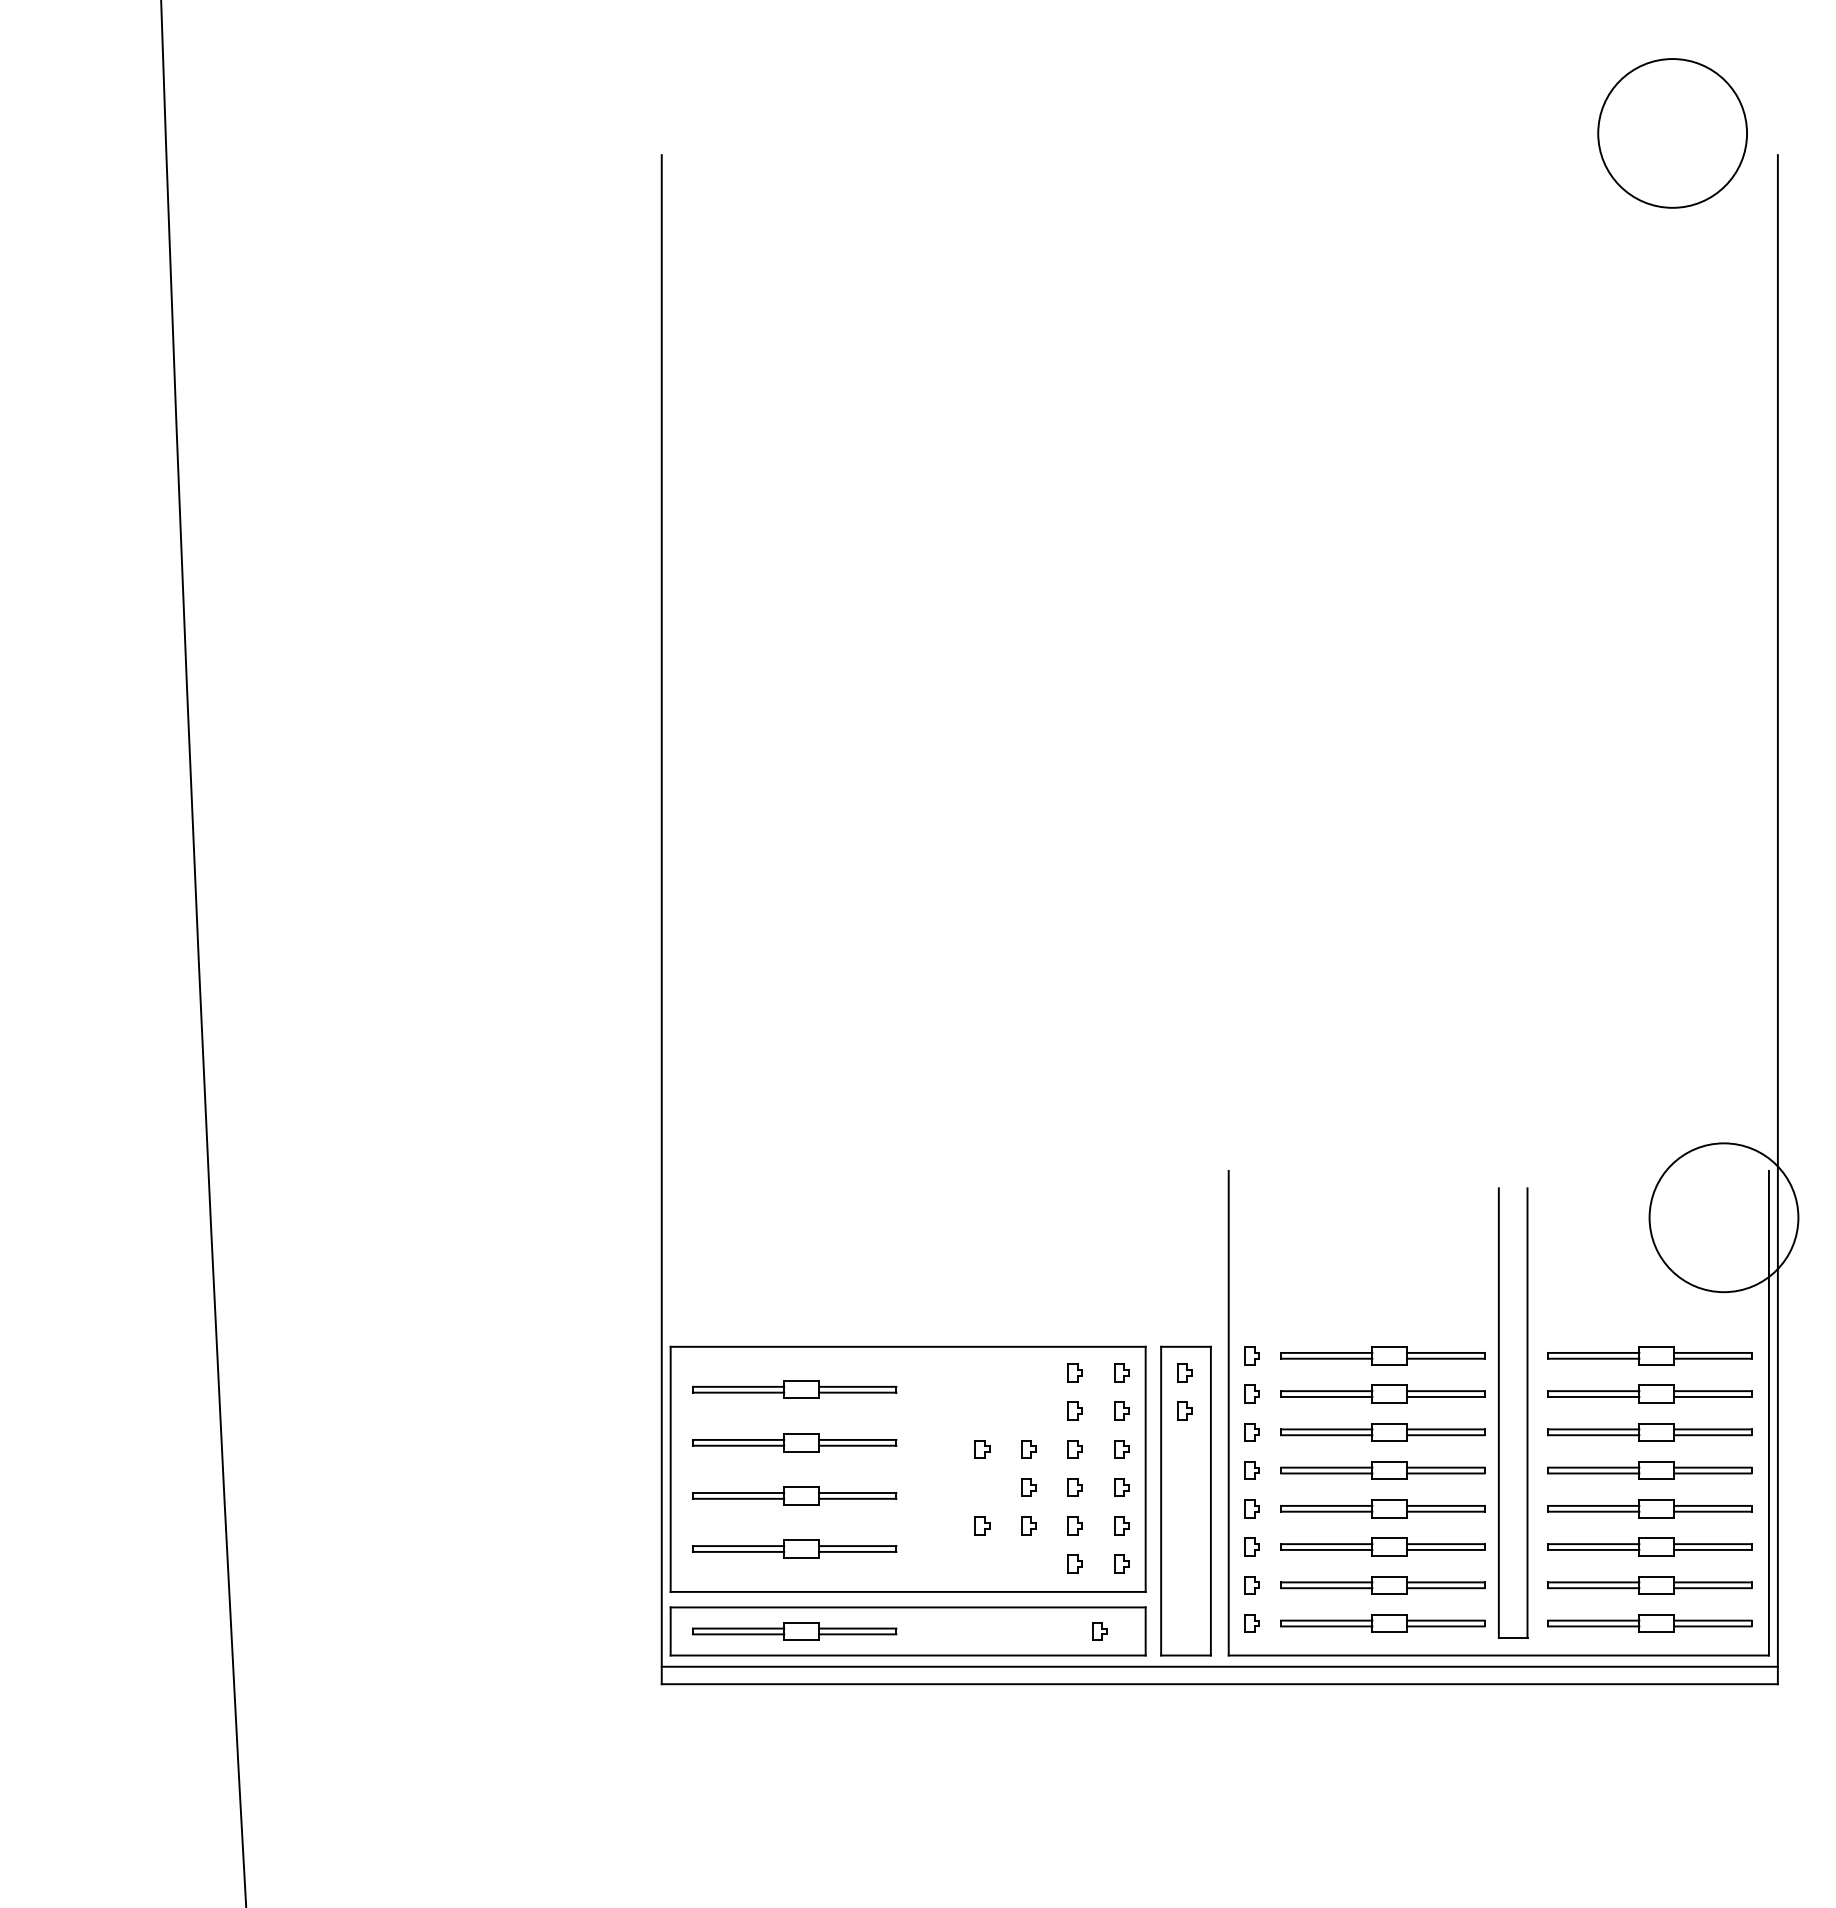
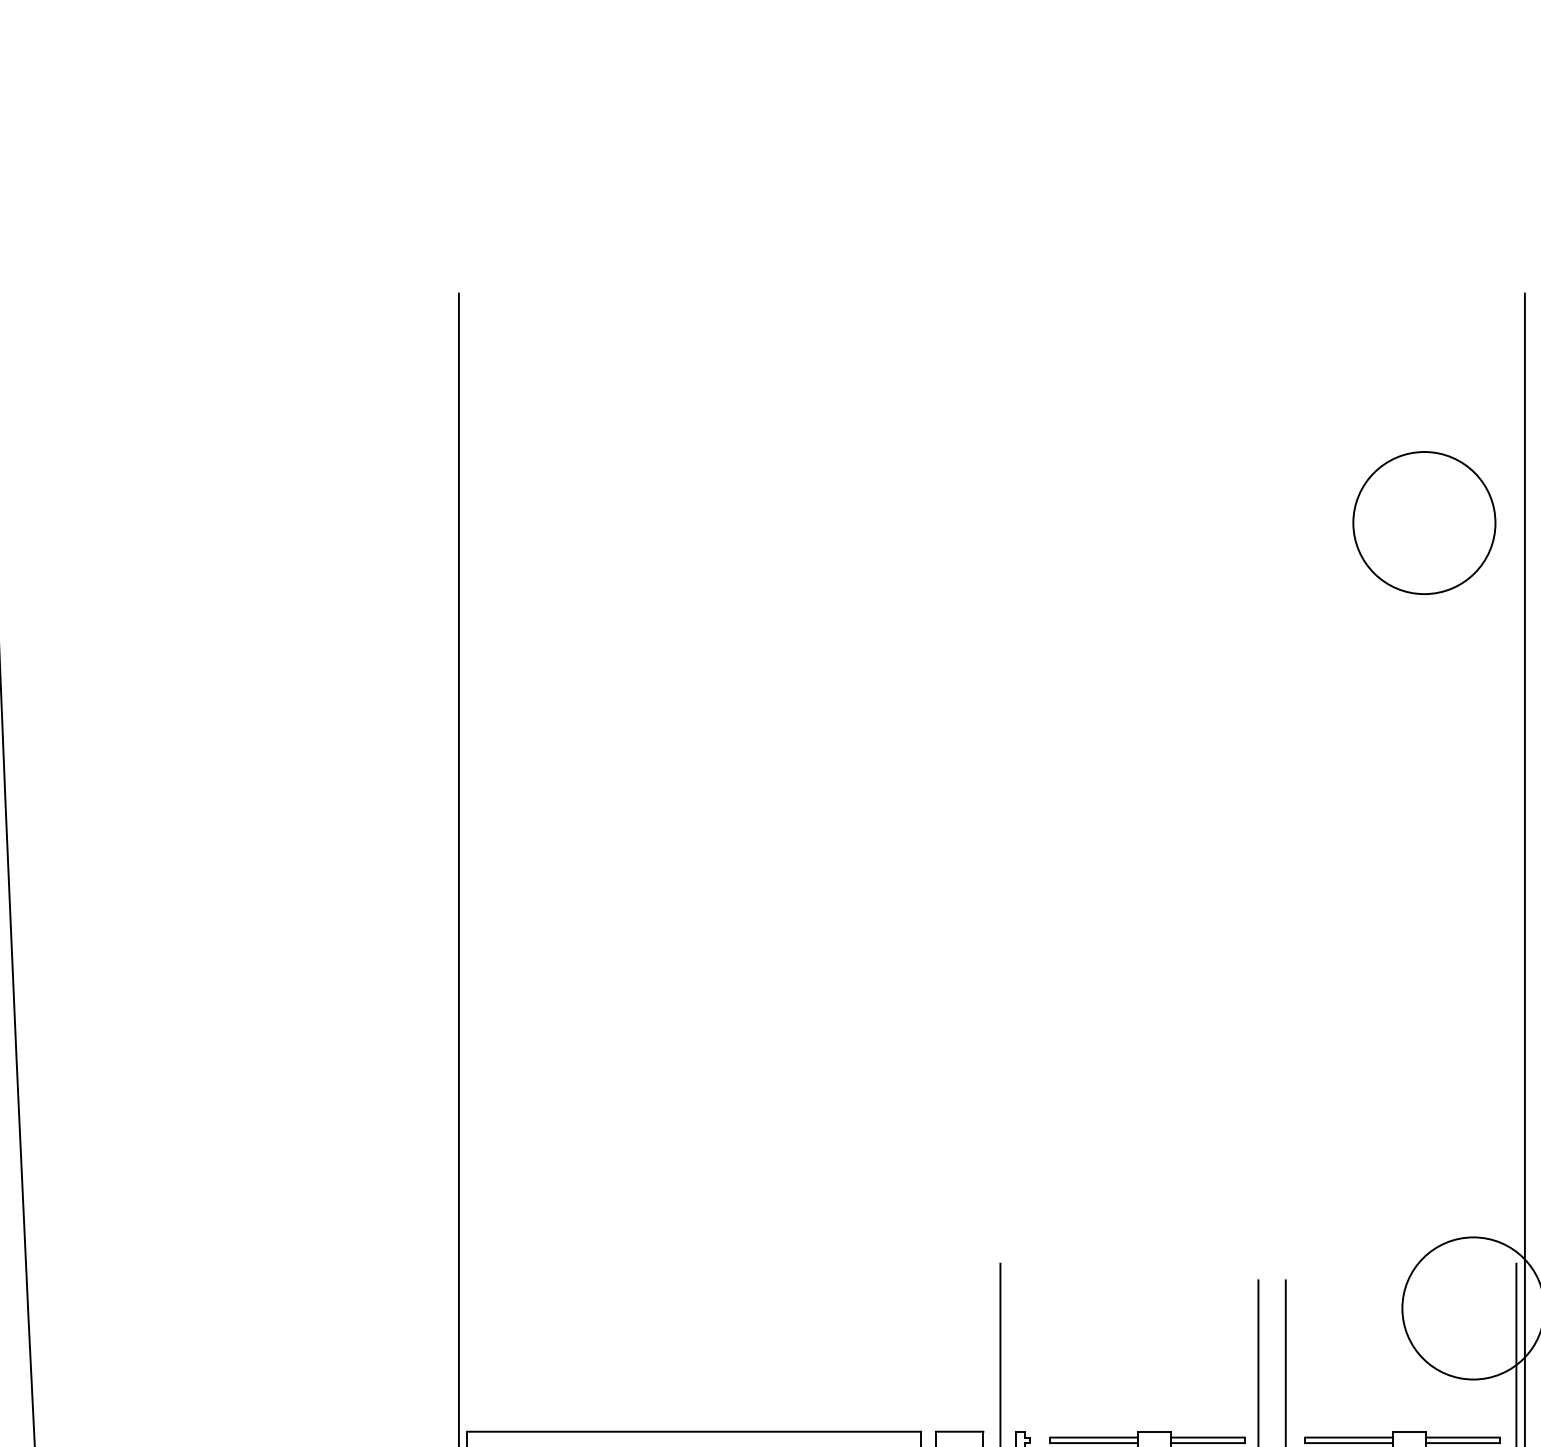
circle: (1672, 133) -> (1424, 523), moved

